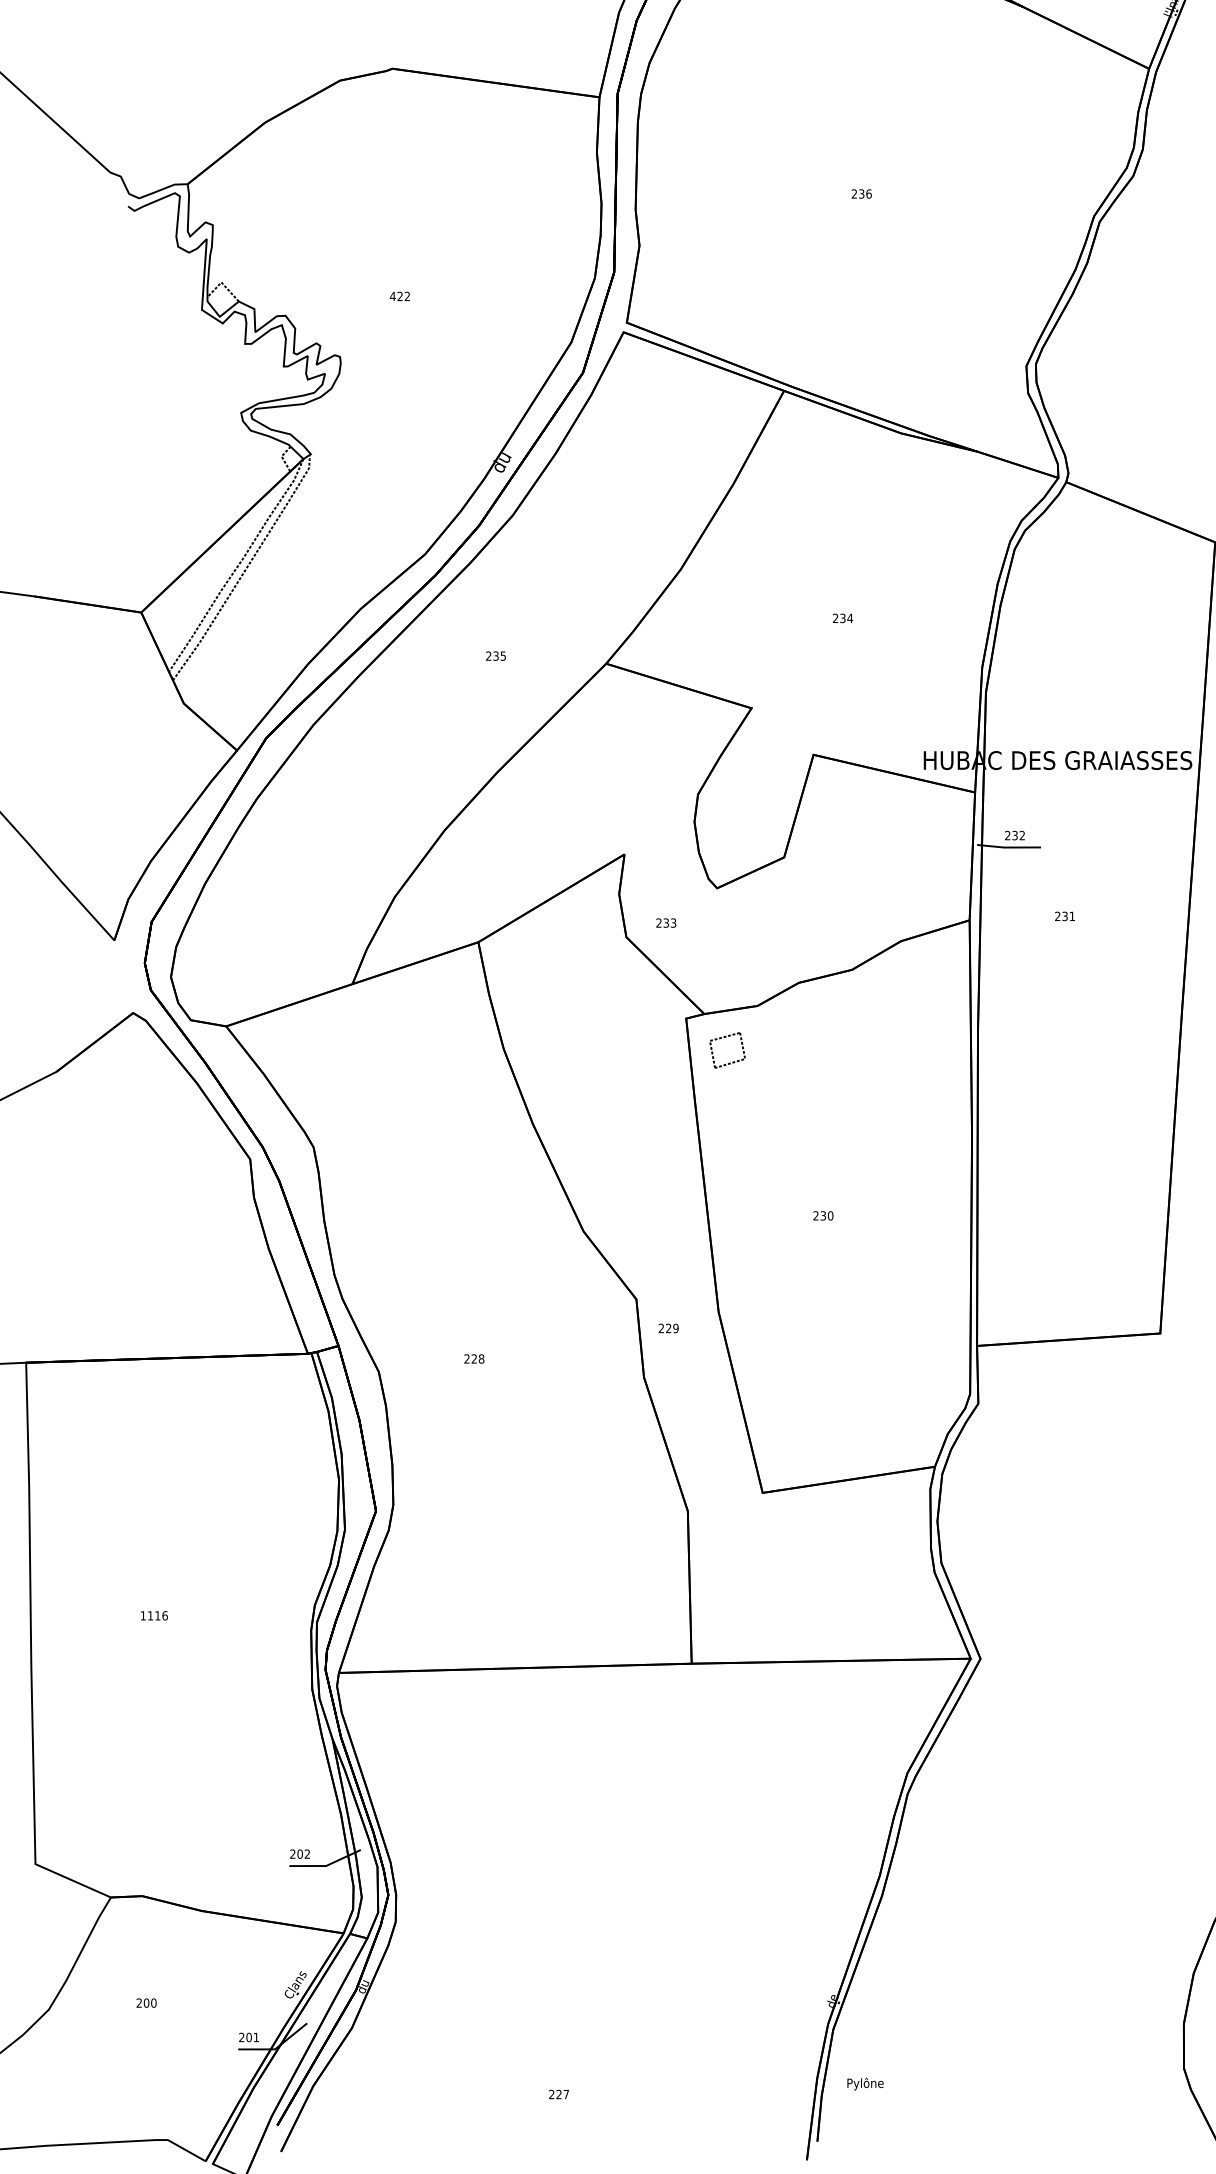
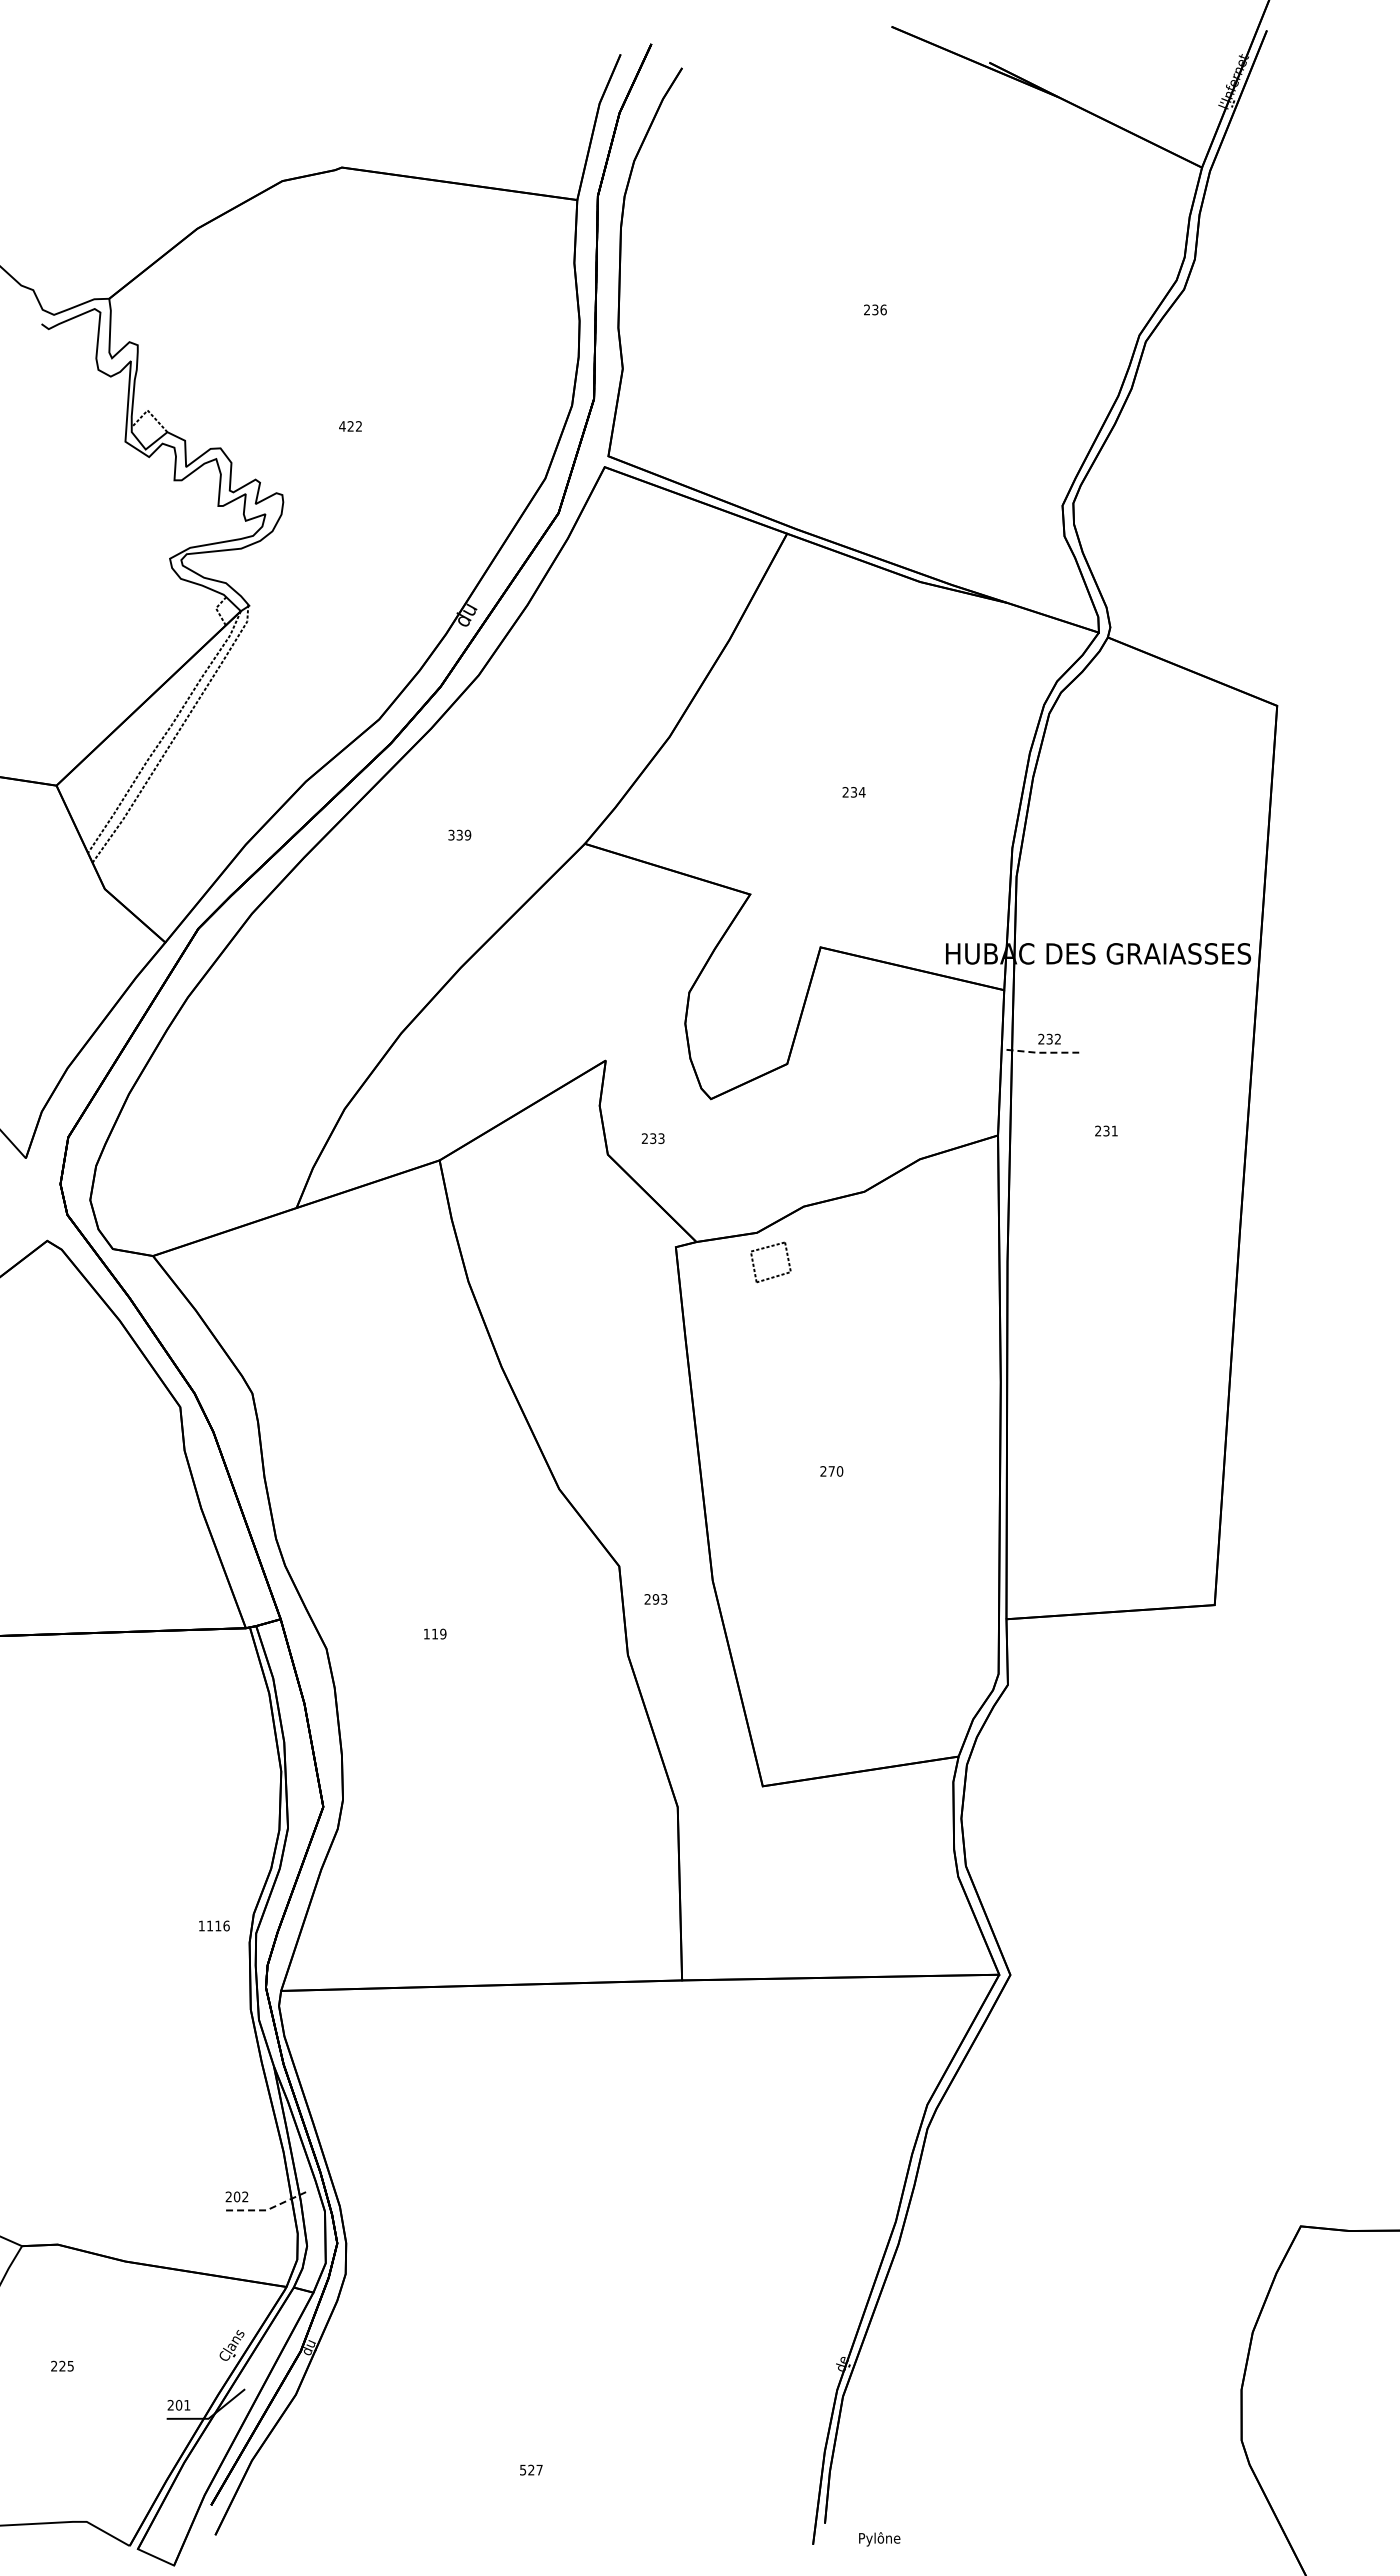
text: (495, 655) -> (459, 834), 235 -> 339
line: (1008, 847) -> (1042, 1052), solid -> dashed
part: (728, 1062) -> (772, 1276), moved
text: (823, 1215) -> (831, 1471), 230 -> 270
text: (671, 1328) -> (659, 1599), 229 -> 293
text: (473, 1358) -> (434, 1633), 228 -> 119
text: (154, 1615) -> (214, 1925), moved
line: (326, 1866) -> (266, 2210), solid -> dashed
text: (150, 2002) -> (66, 2365), 200 -> 225
text: (865, 2084) -> (879, 2539), moved
text: (552, 2093) -> (523, 2469), 227 -> 527

